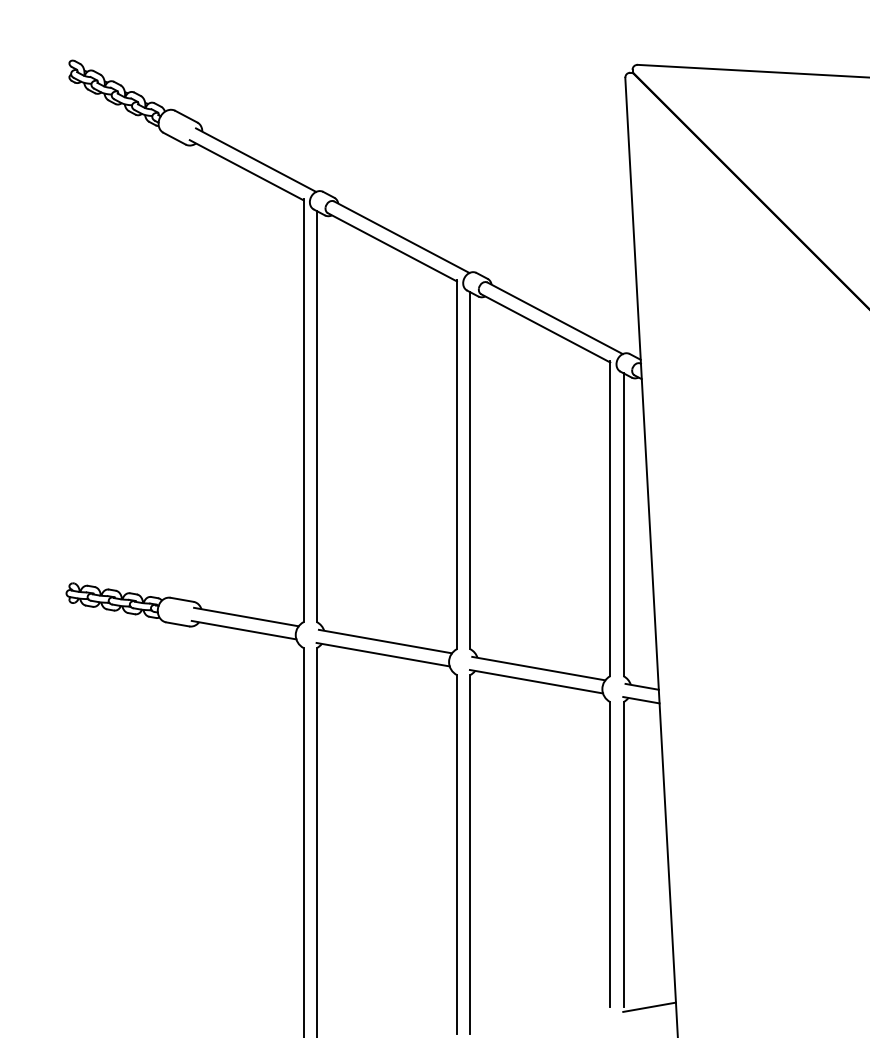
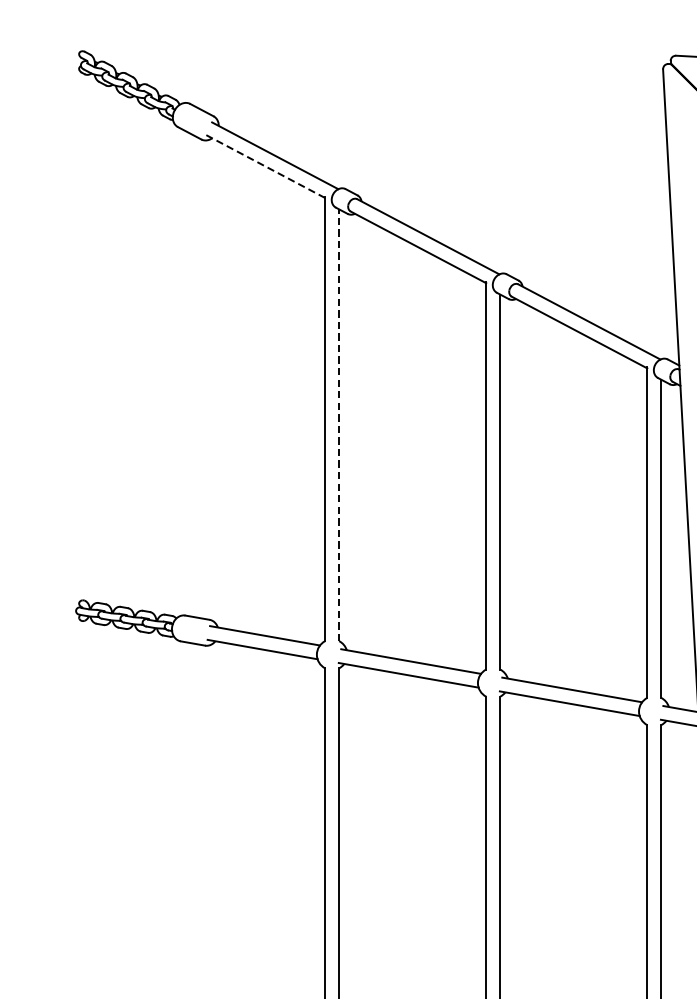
line: (246, 170) -> (265, 166), solid -> dashed
line: (316, 416) -> (338, 425), solid -> dashed

